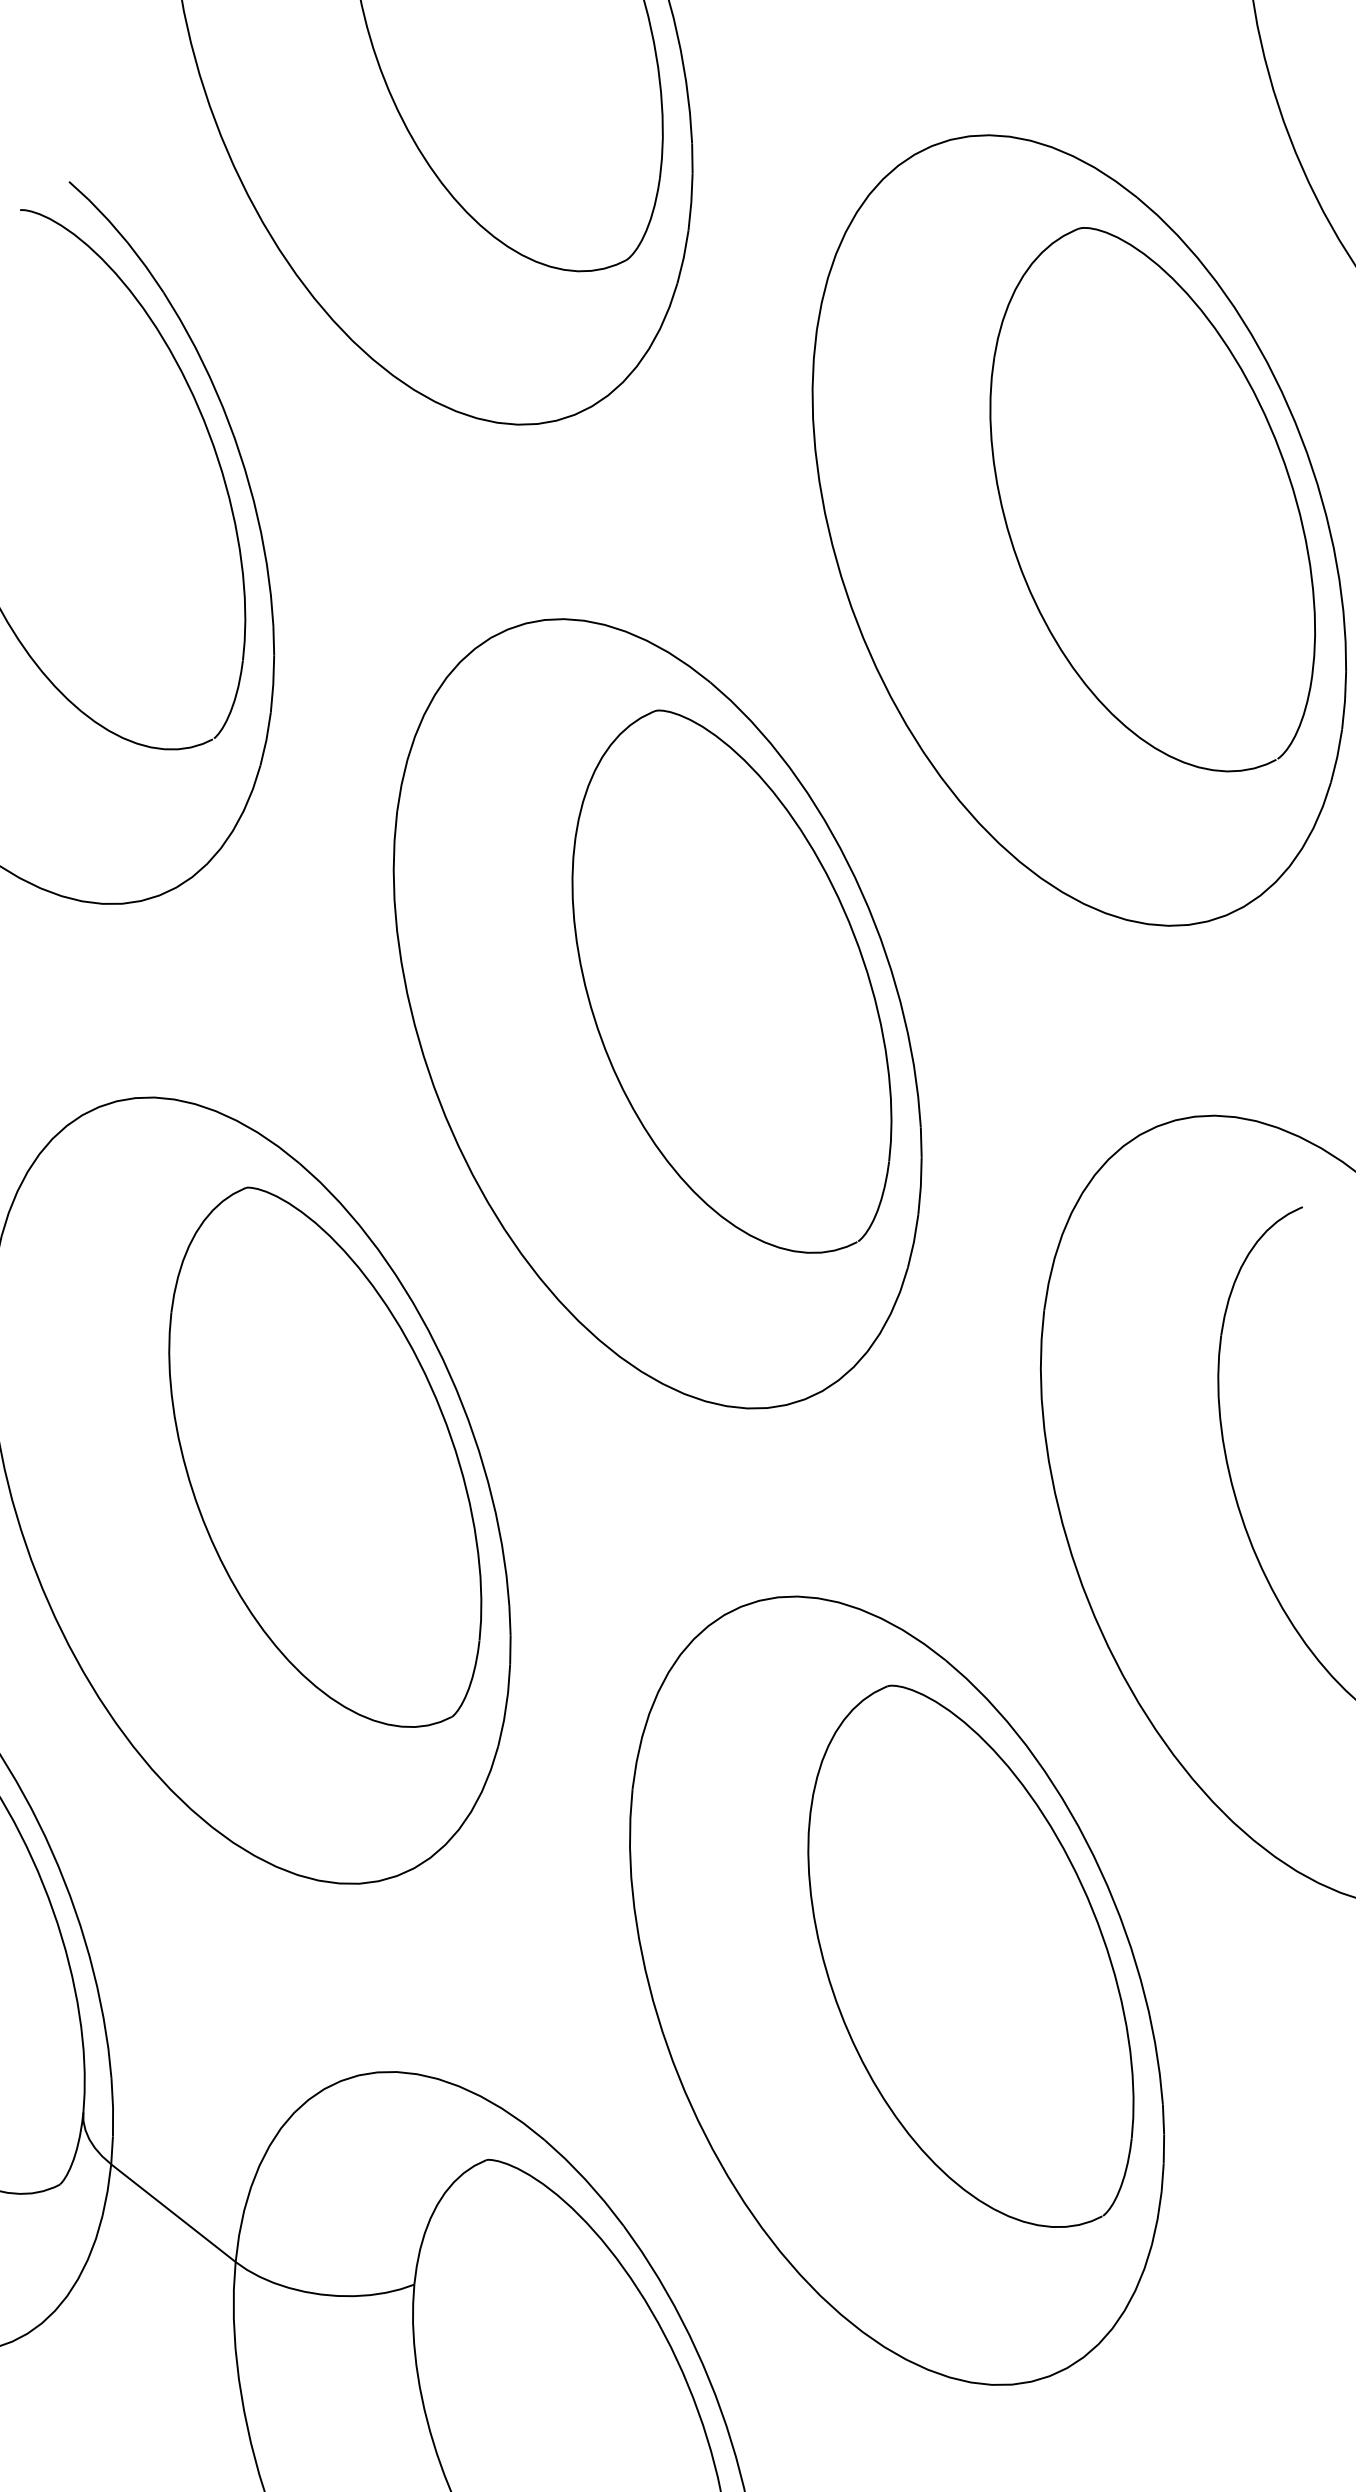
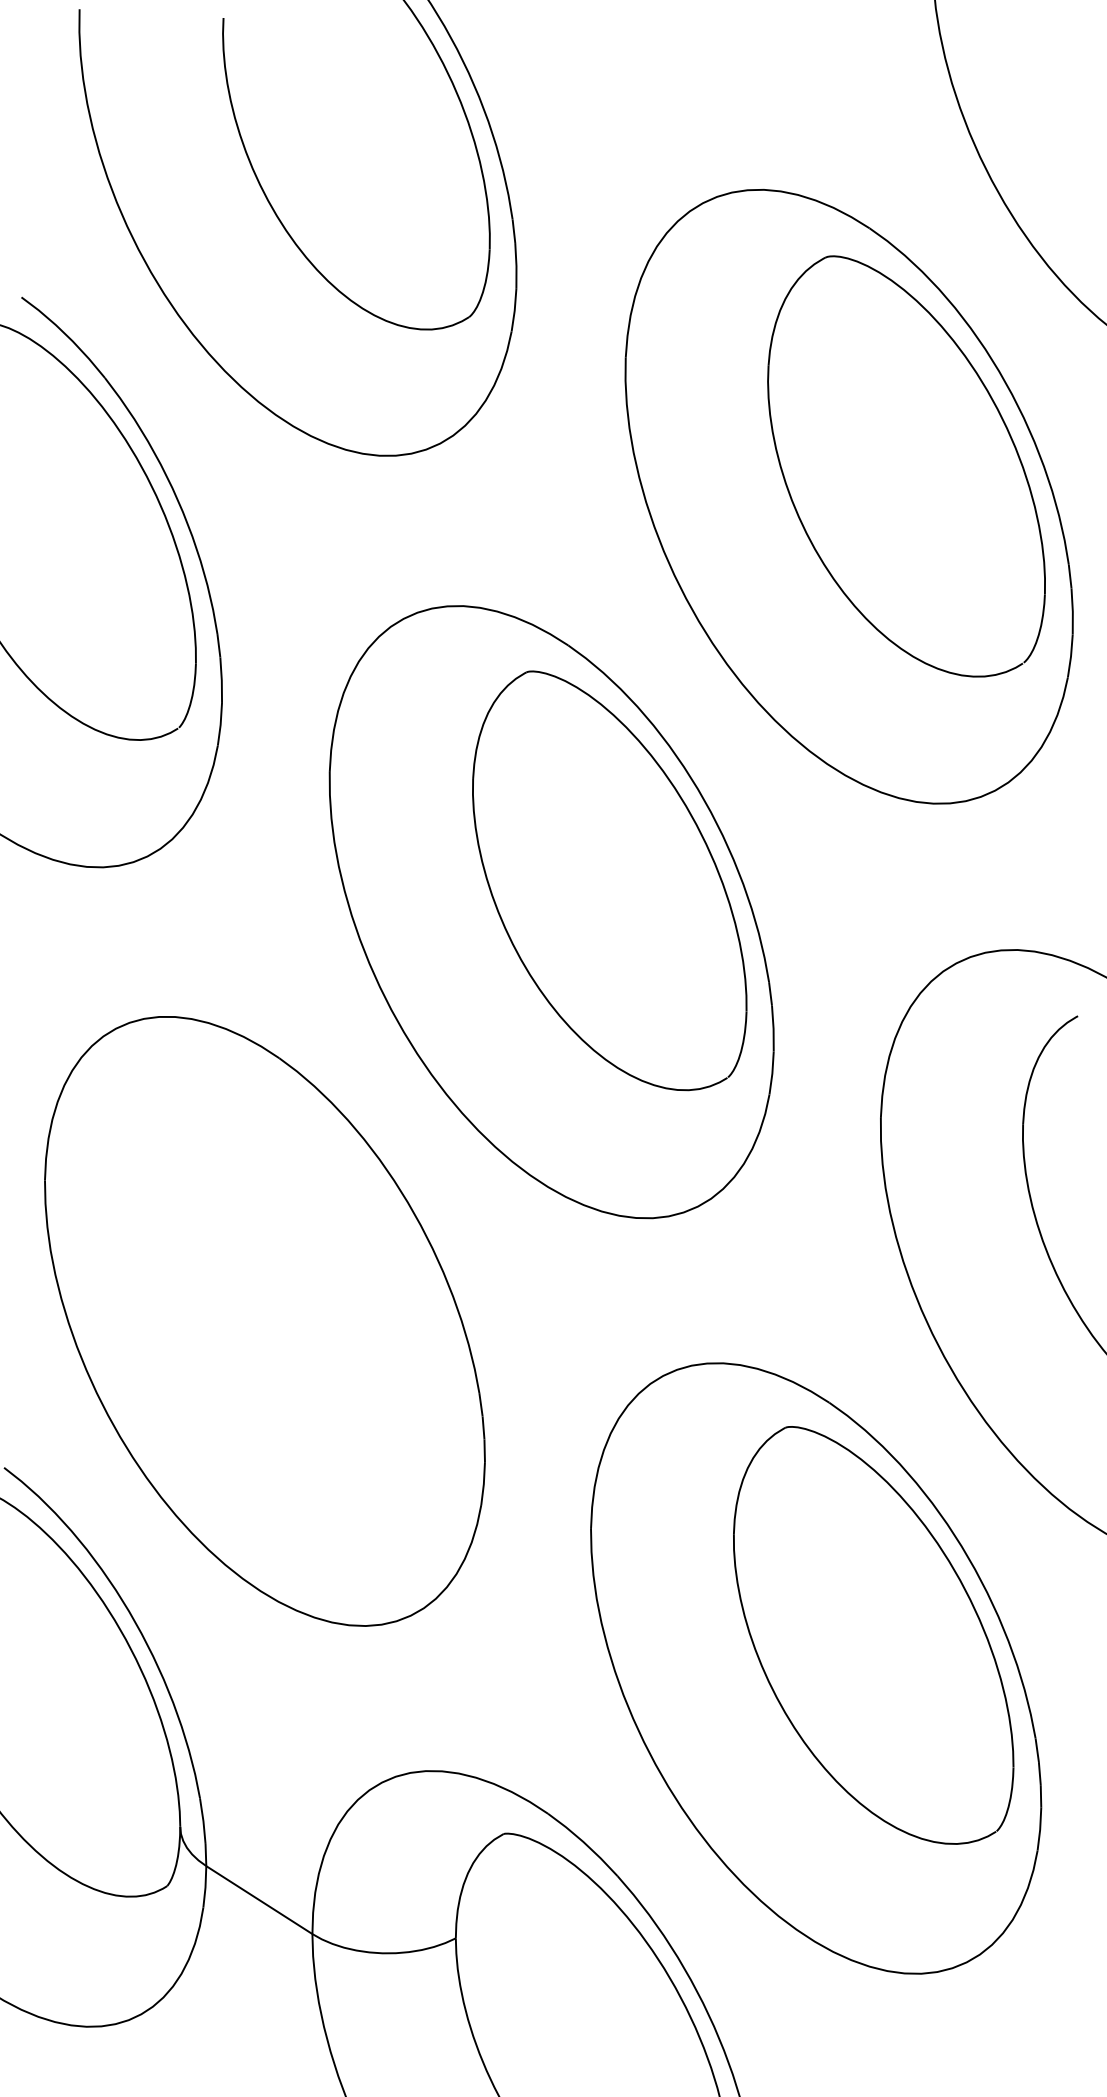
part: (327, 1456) -> (323, 1288), removed

